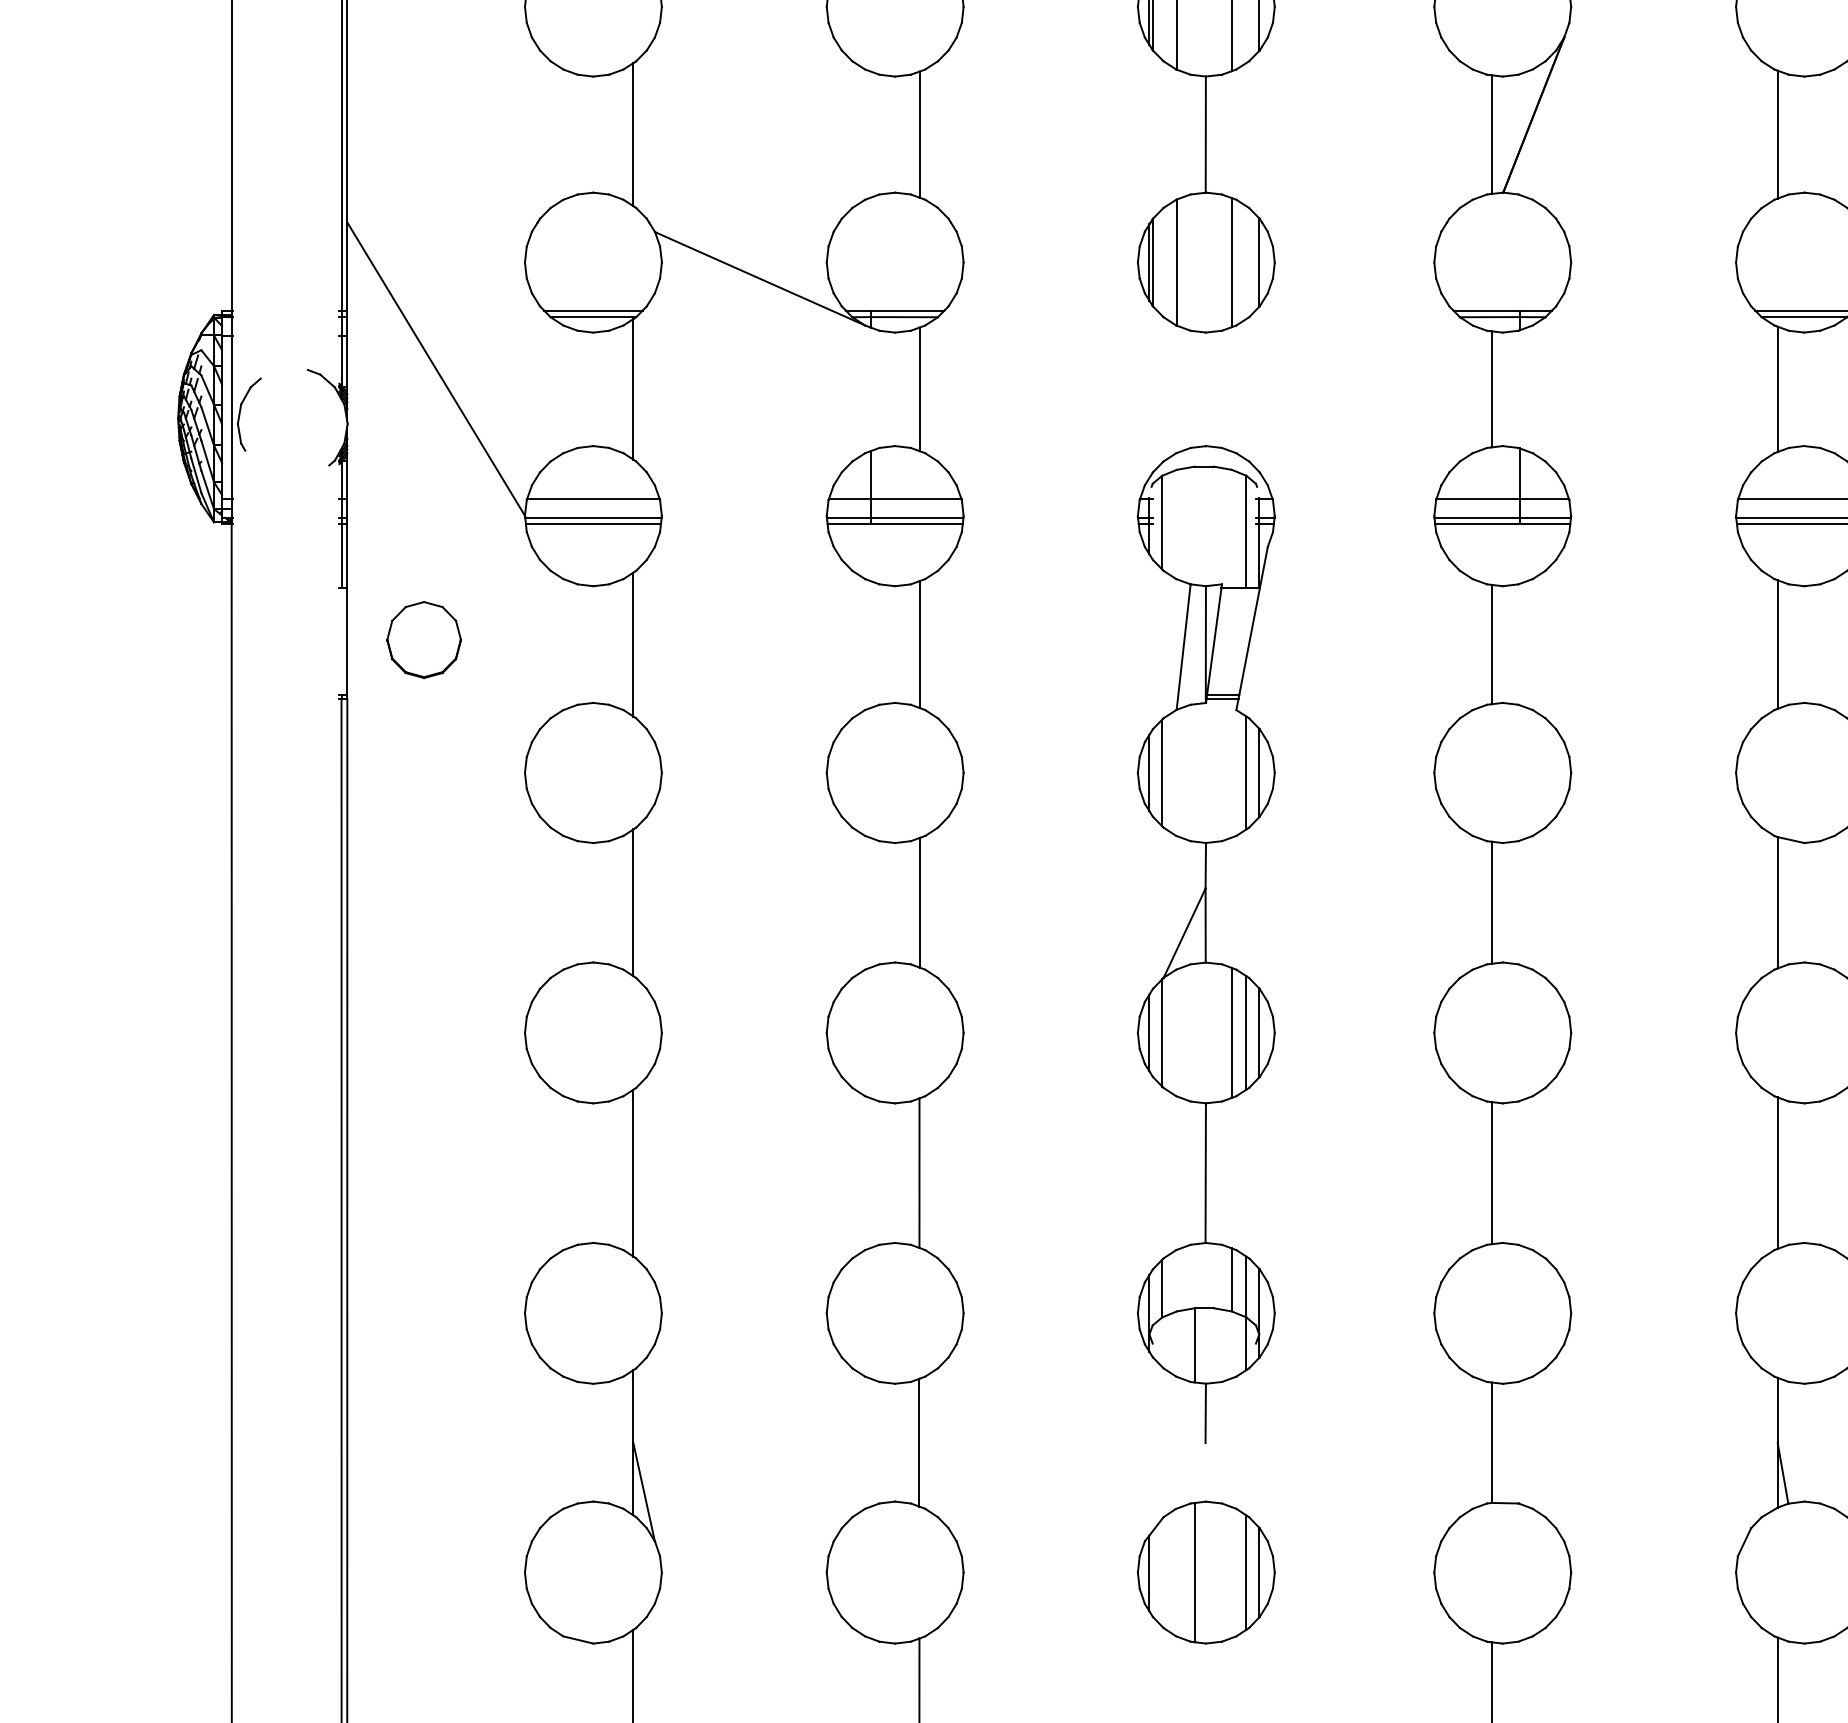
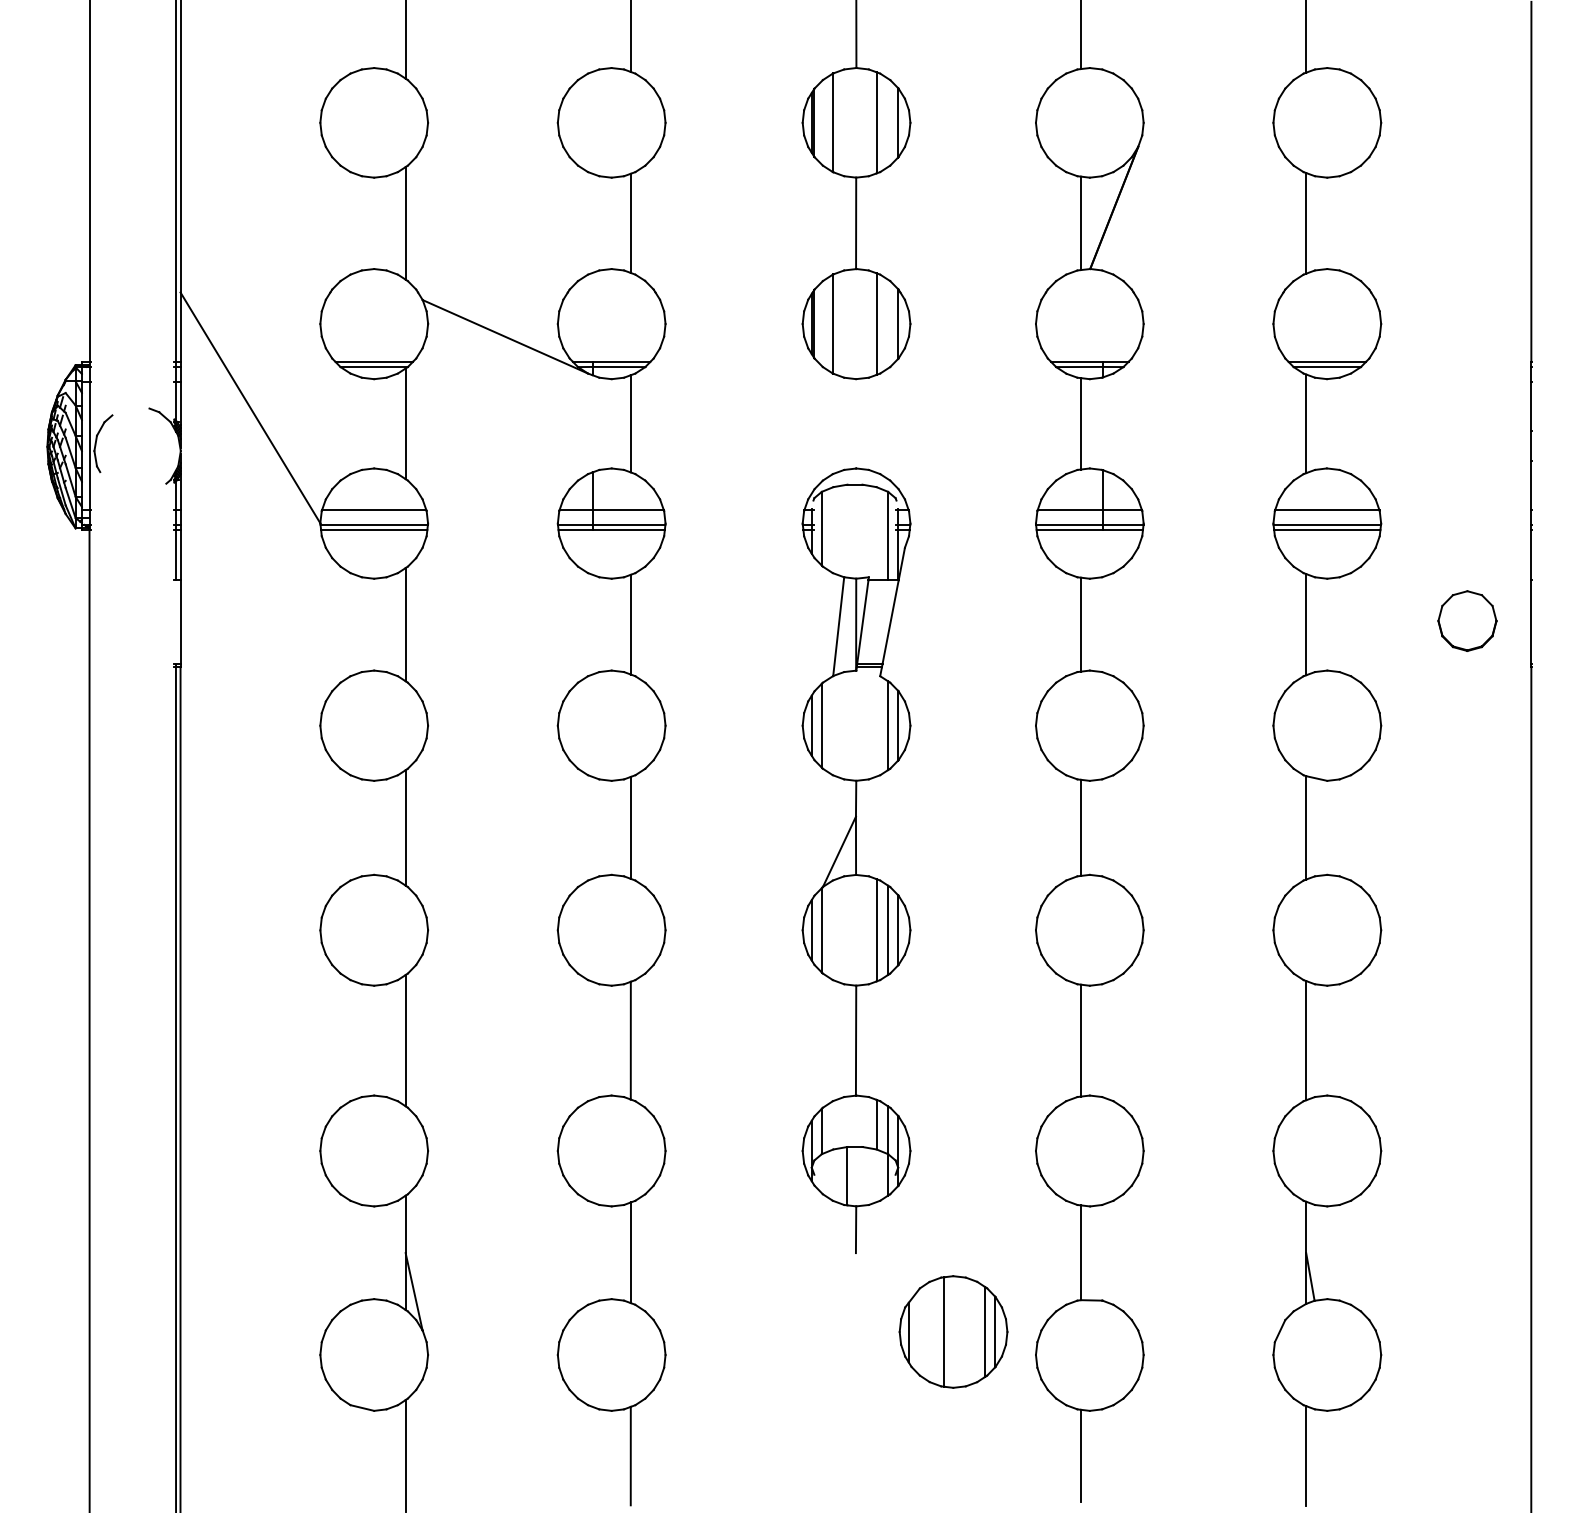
part: (423, 639) -> (240, 620), removed
part: (1206, 1571) -> (953, 1331), moved

